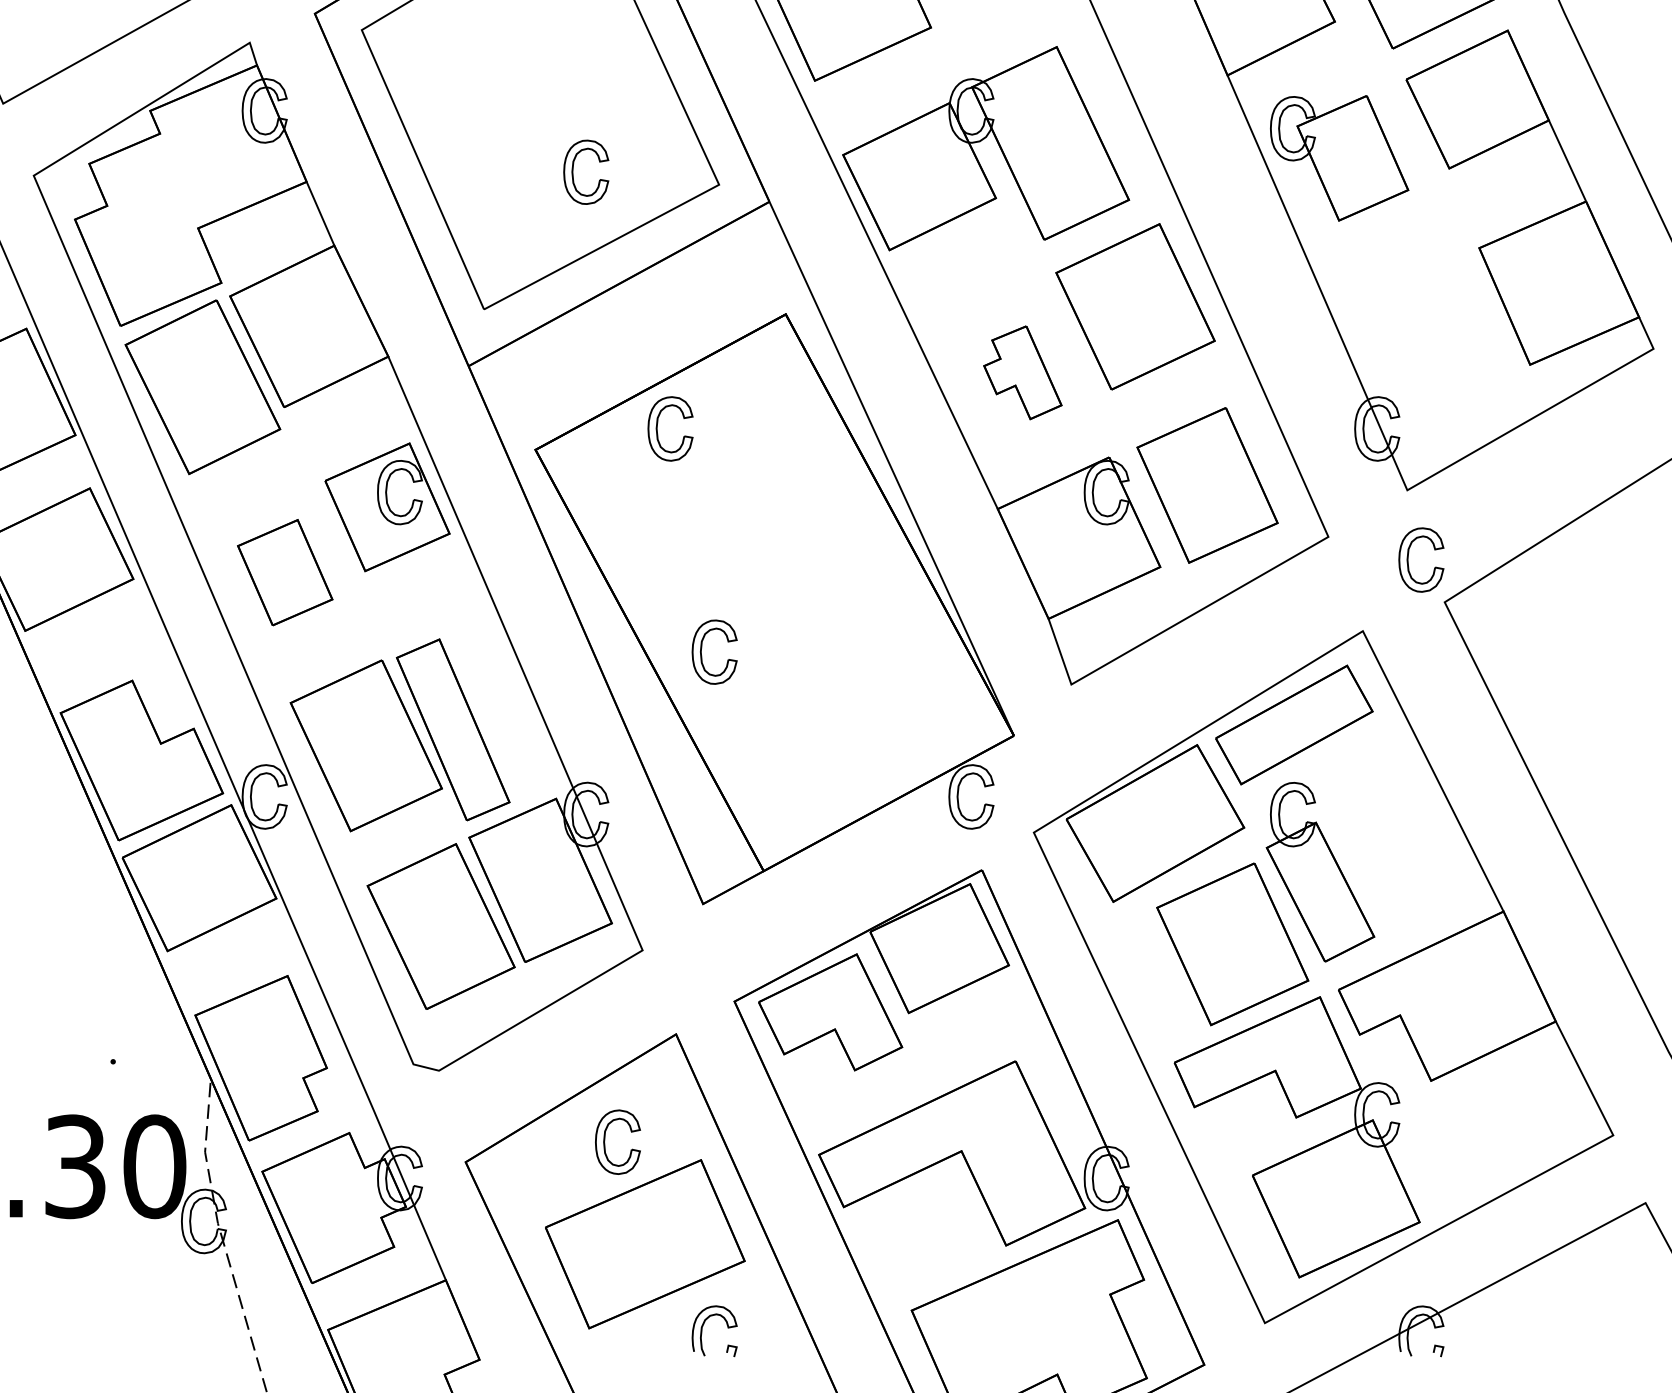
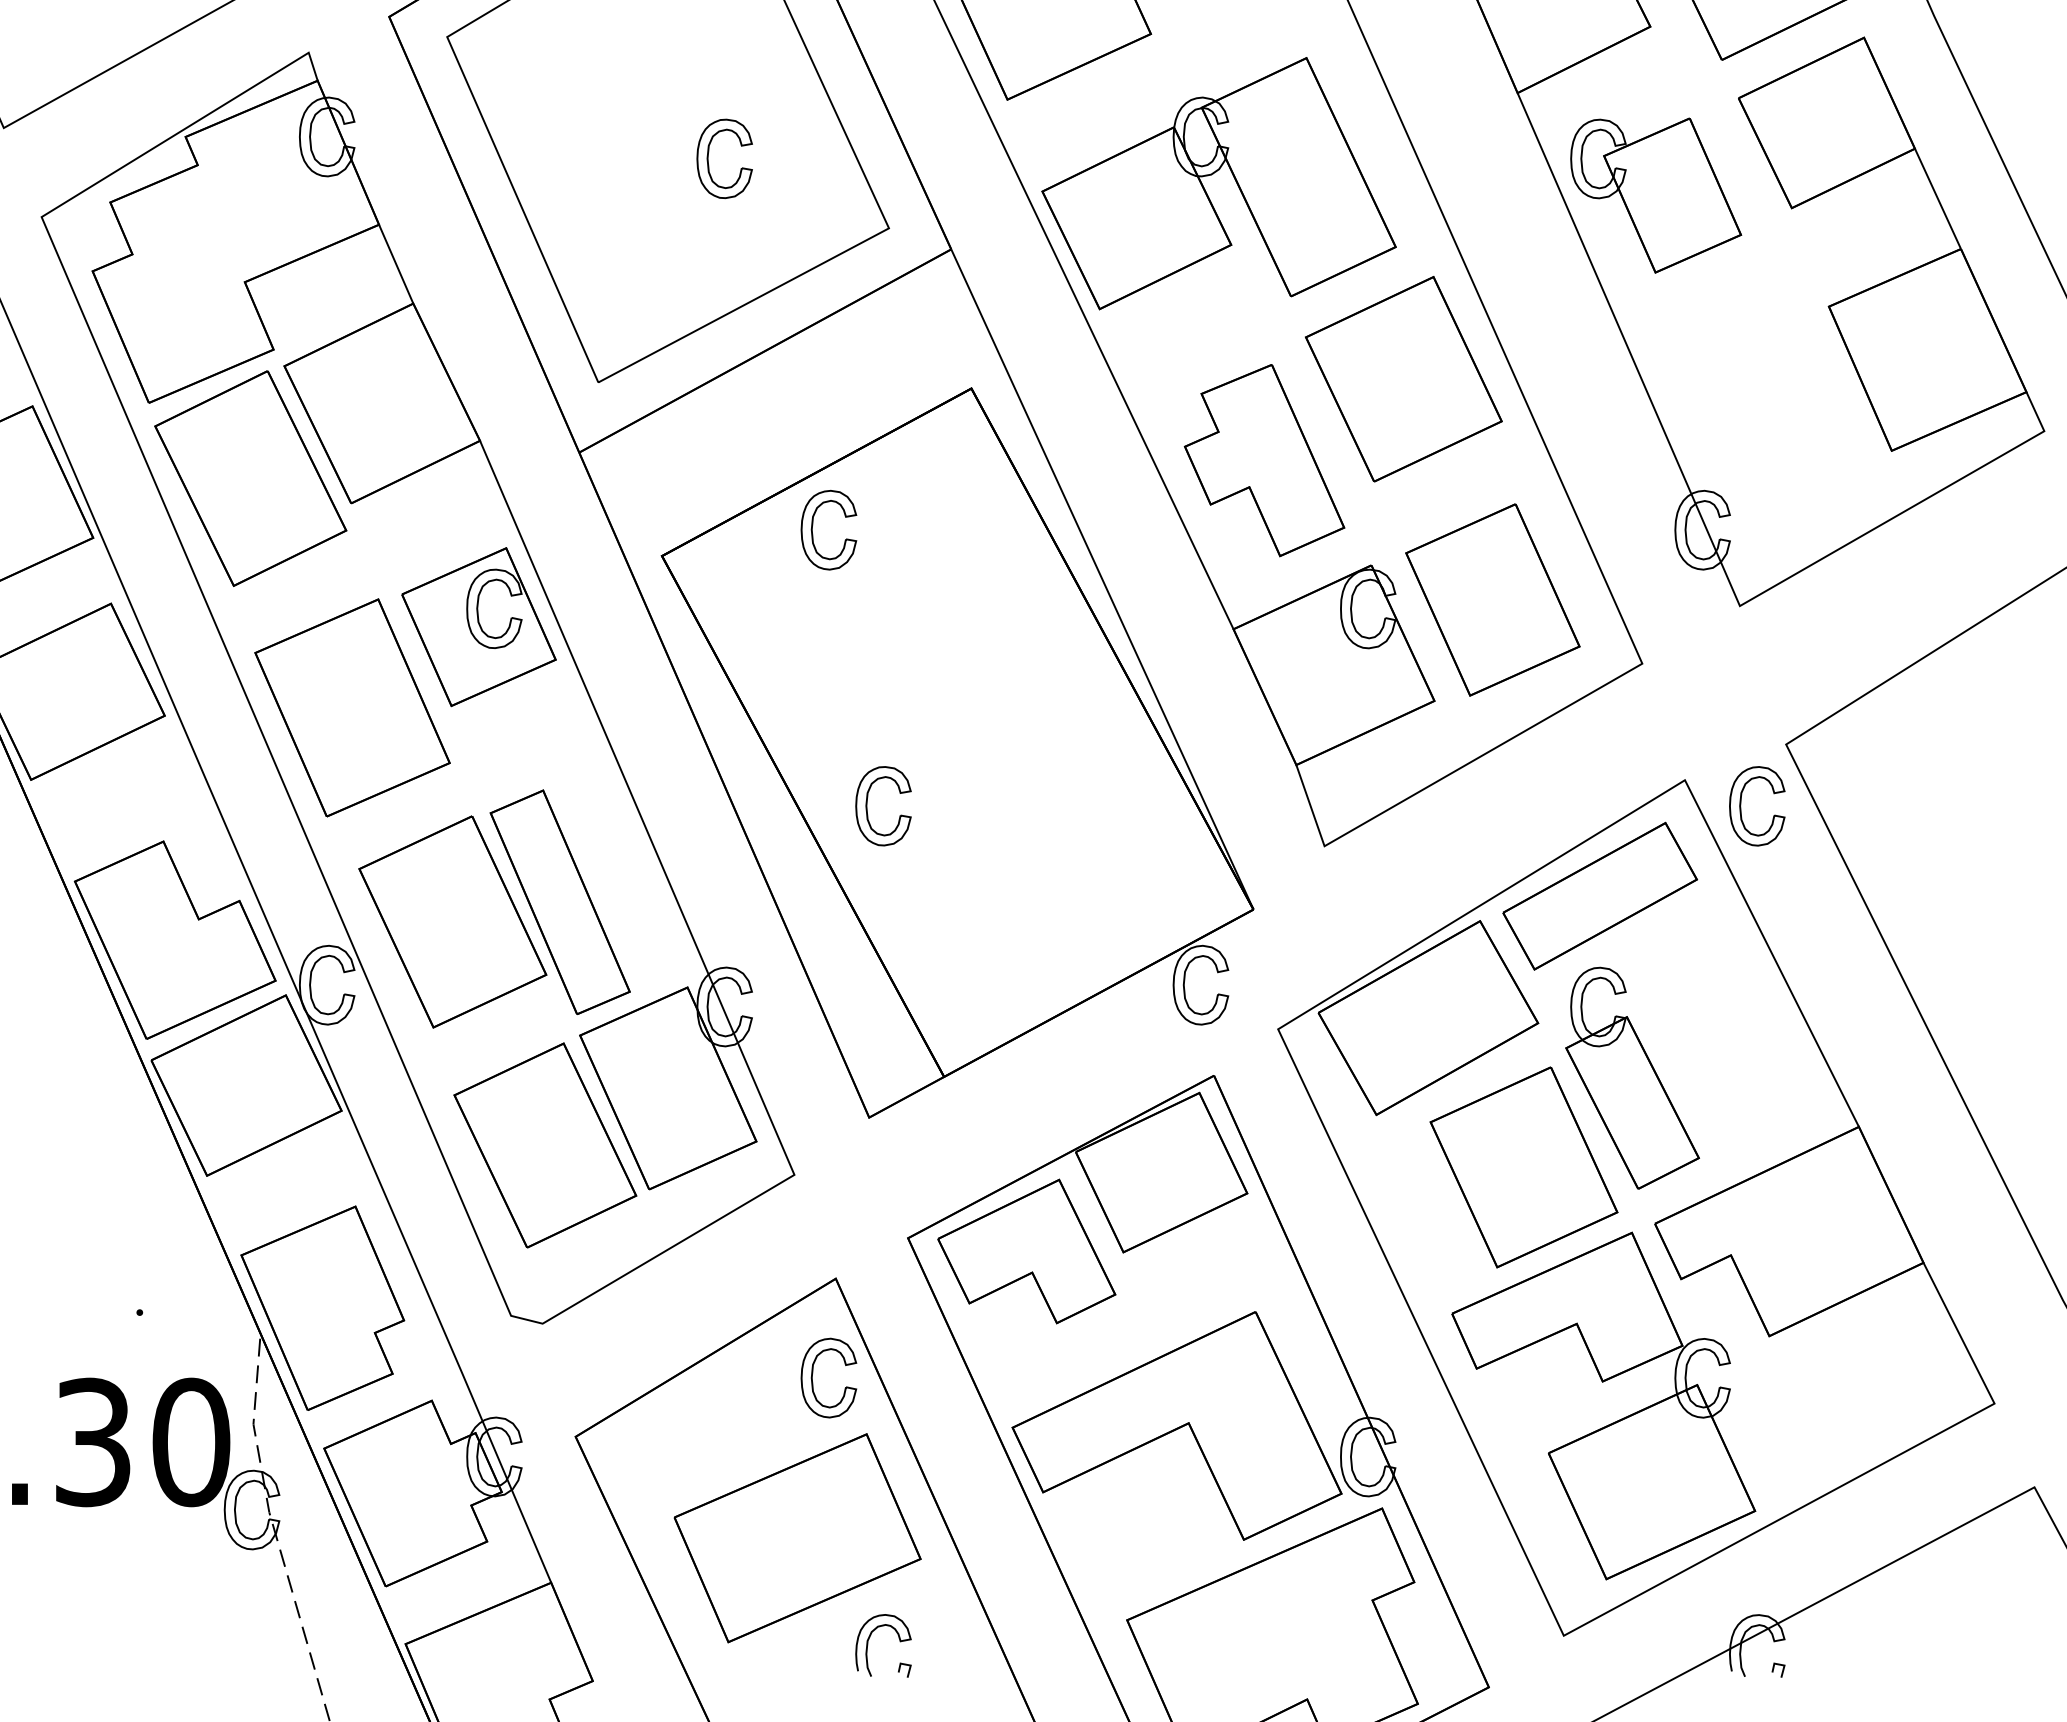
part: (573, 171) -> (708, 158), moved
part: (1022, 372) -> (1264, 460), size x1.67
part: (1408, 560) -> (1741, 806), moved
part: (285, 572) -> (352, 707), size x1.67
part: (605, 1138) -> (813, 1373), moved

